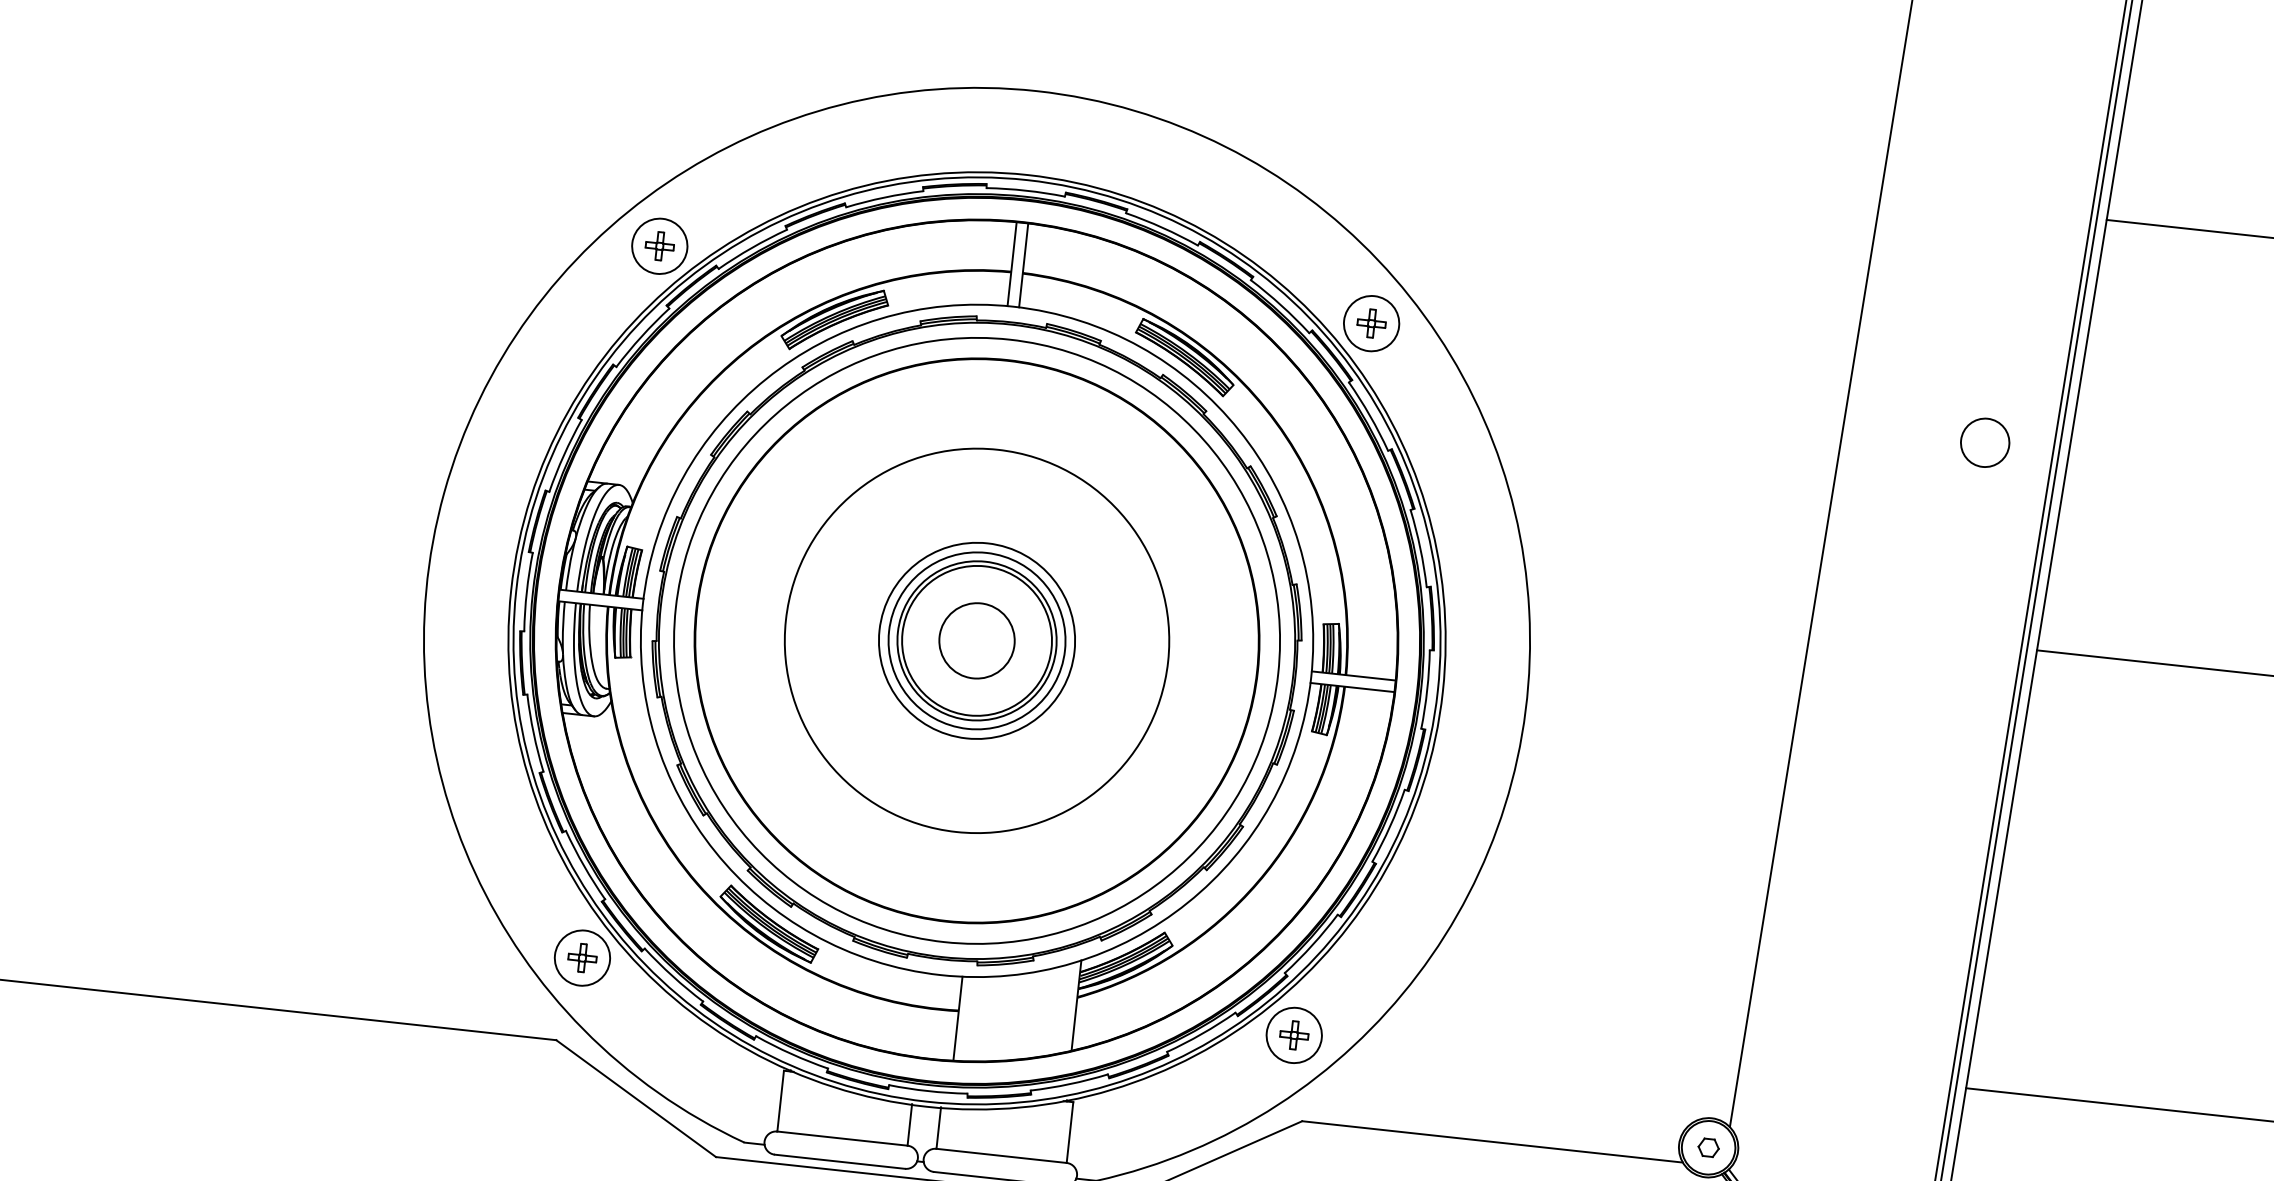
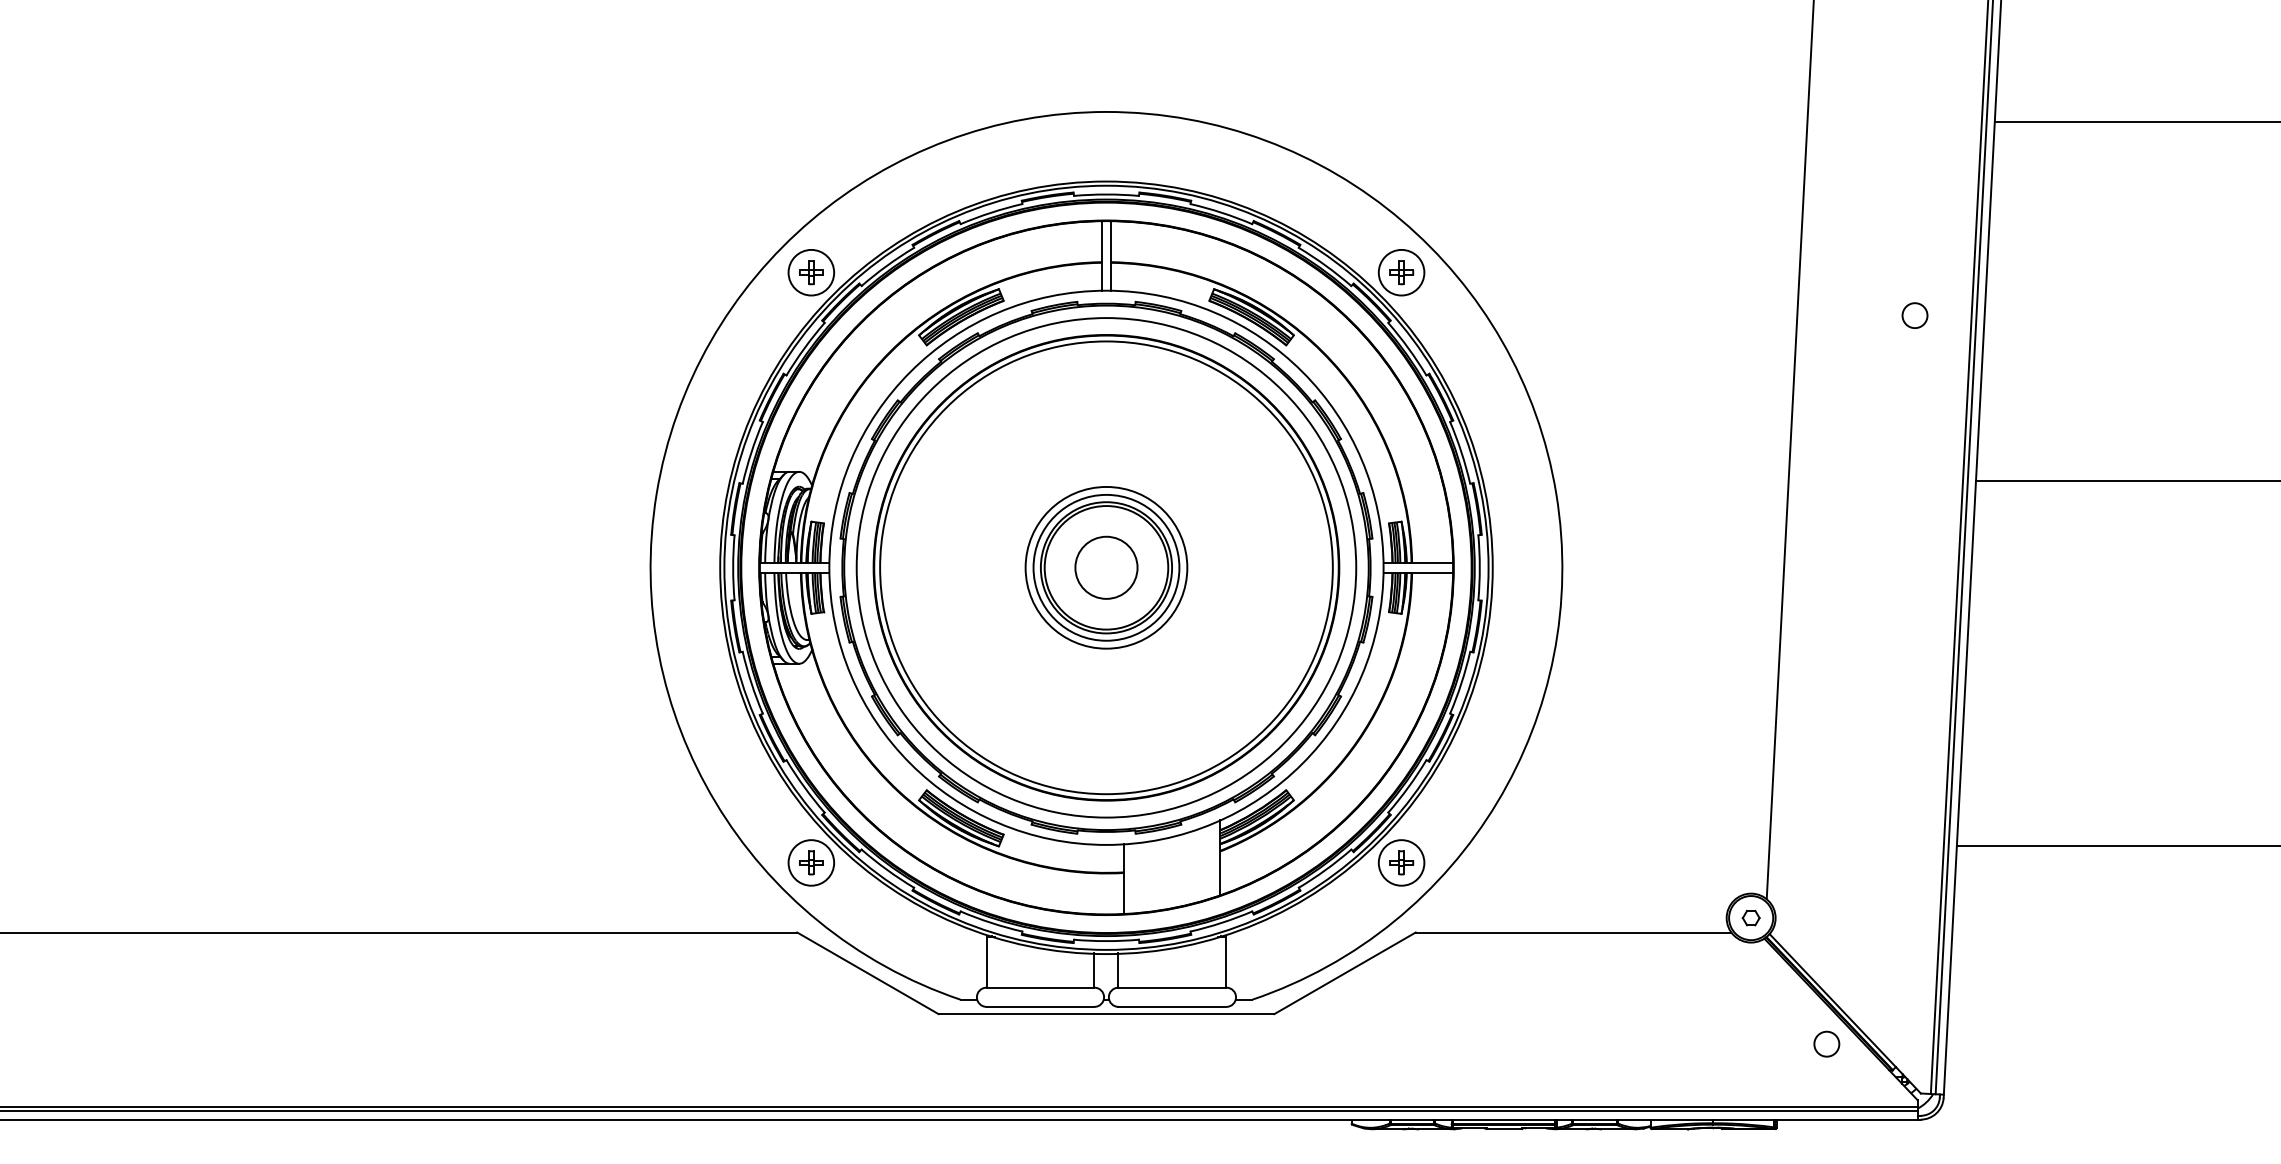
circle: (1984, 442) -> (1914, 315), size x0.62
circle: (977, 640) -> (1106, 567), size x1.43

